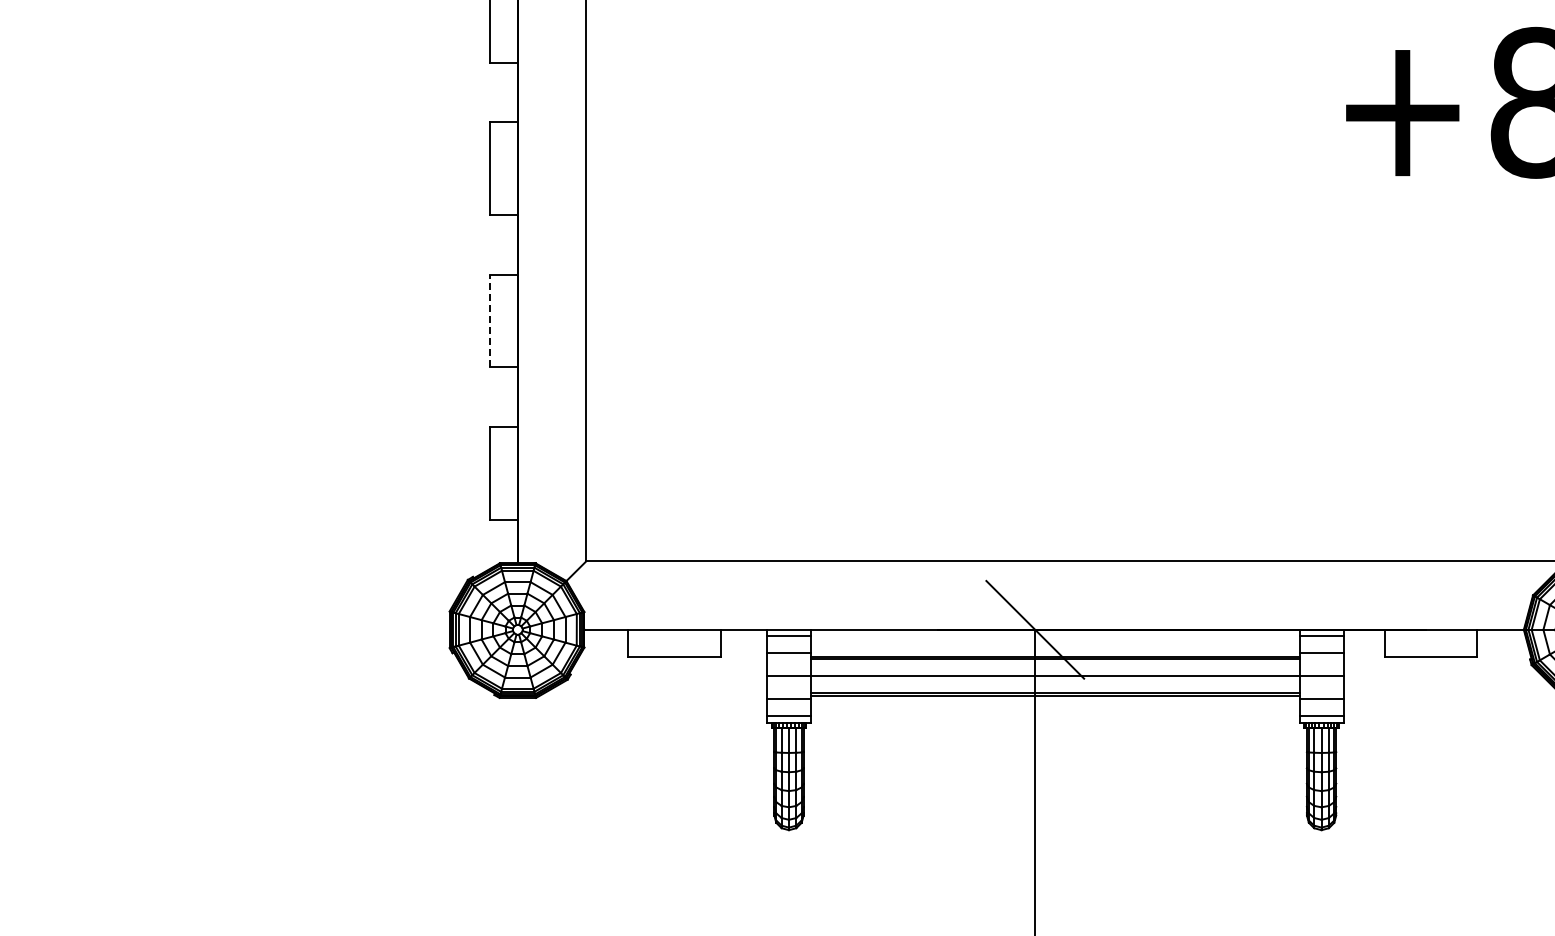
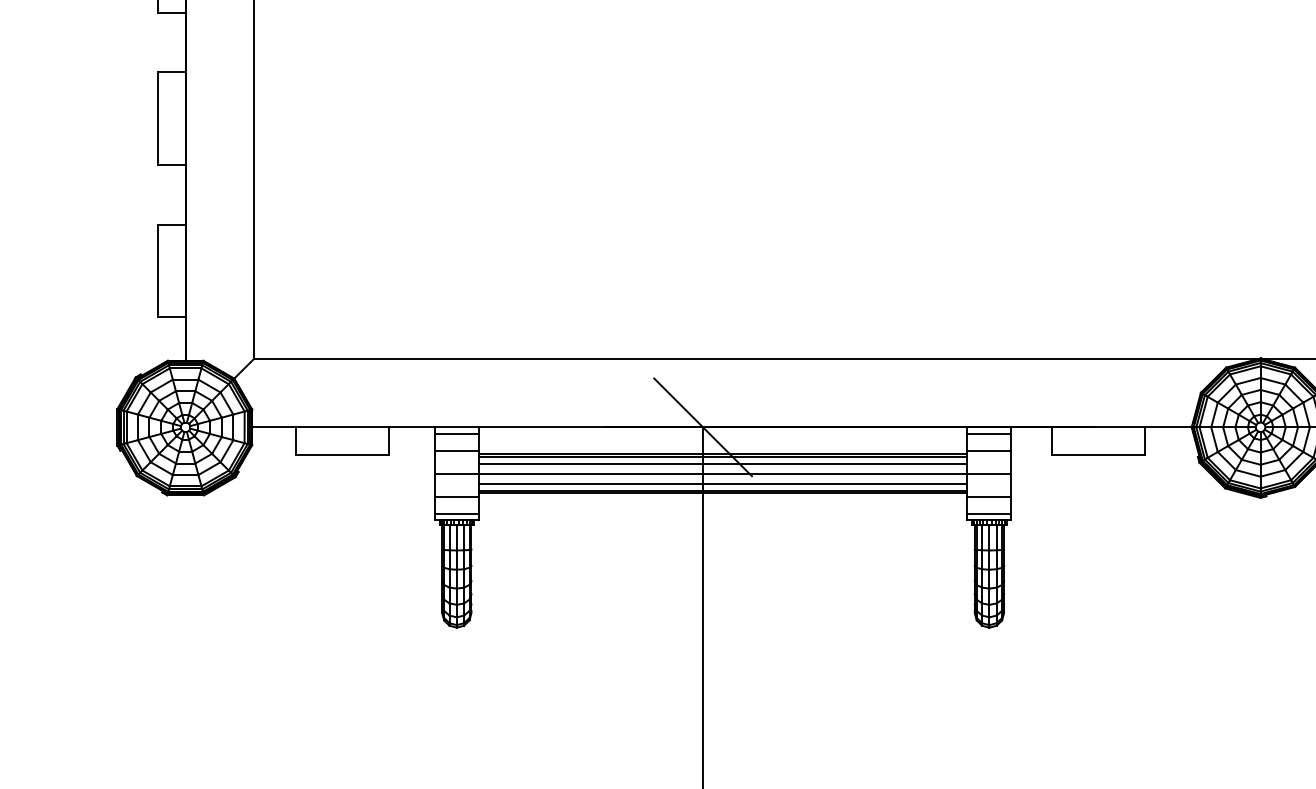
line: (490, 320) -> (158, 118), dashed -> solid
line: (1054, 666) -> (722, 464), added
line: (1054, 686) -> (722, 484), added

